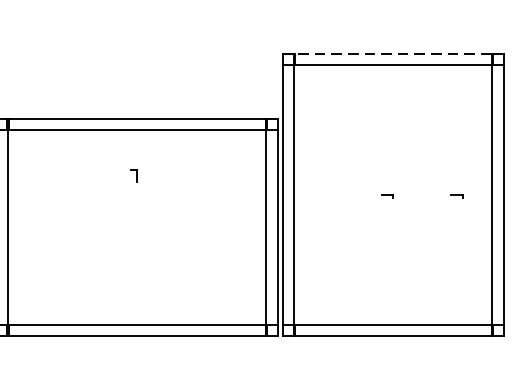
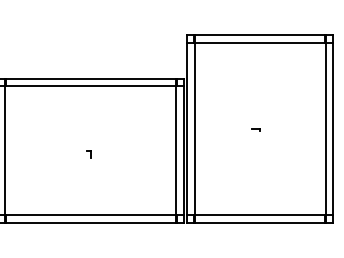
line: (393, 53) -> (260, 35), dashed -> solid
part: (133, 176) -> (88, 154), moved
part: (455, 195) -> (301, 129), removed

